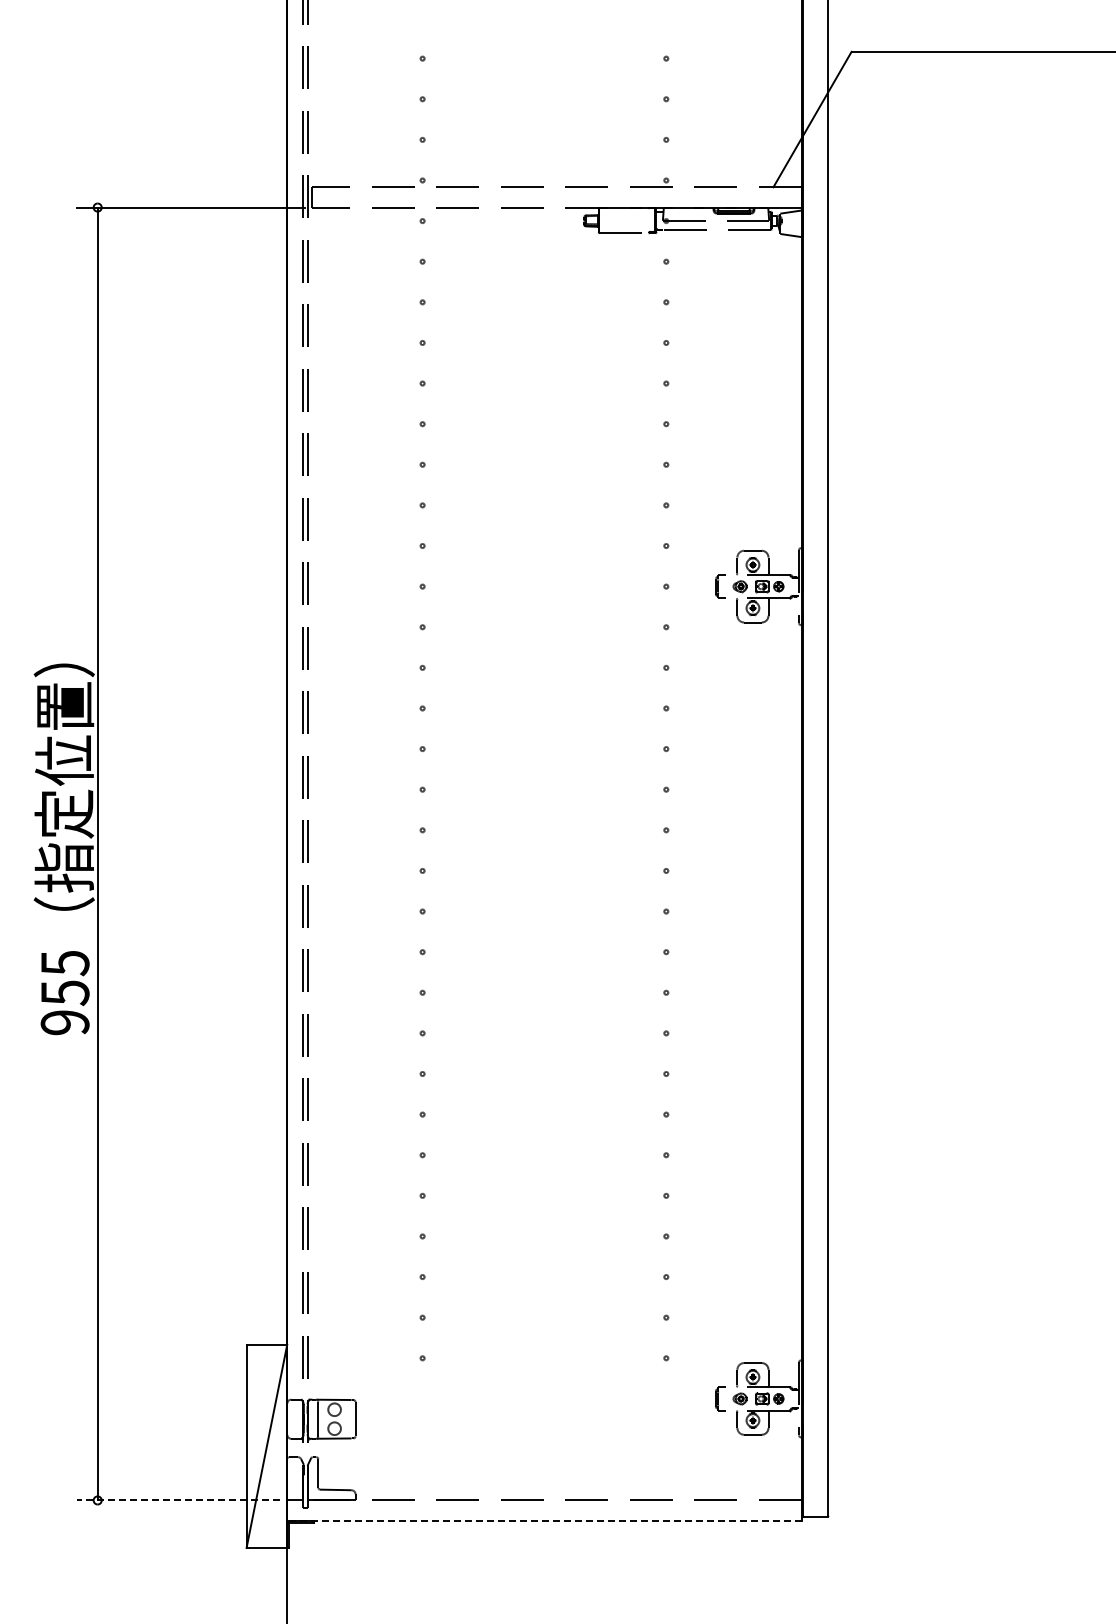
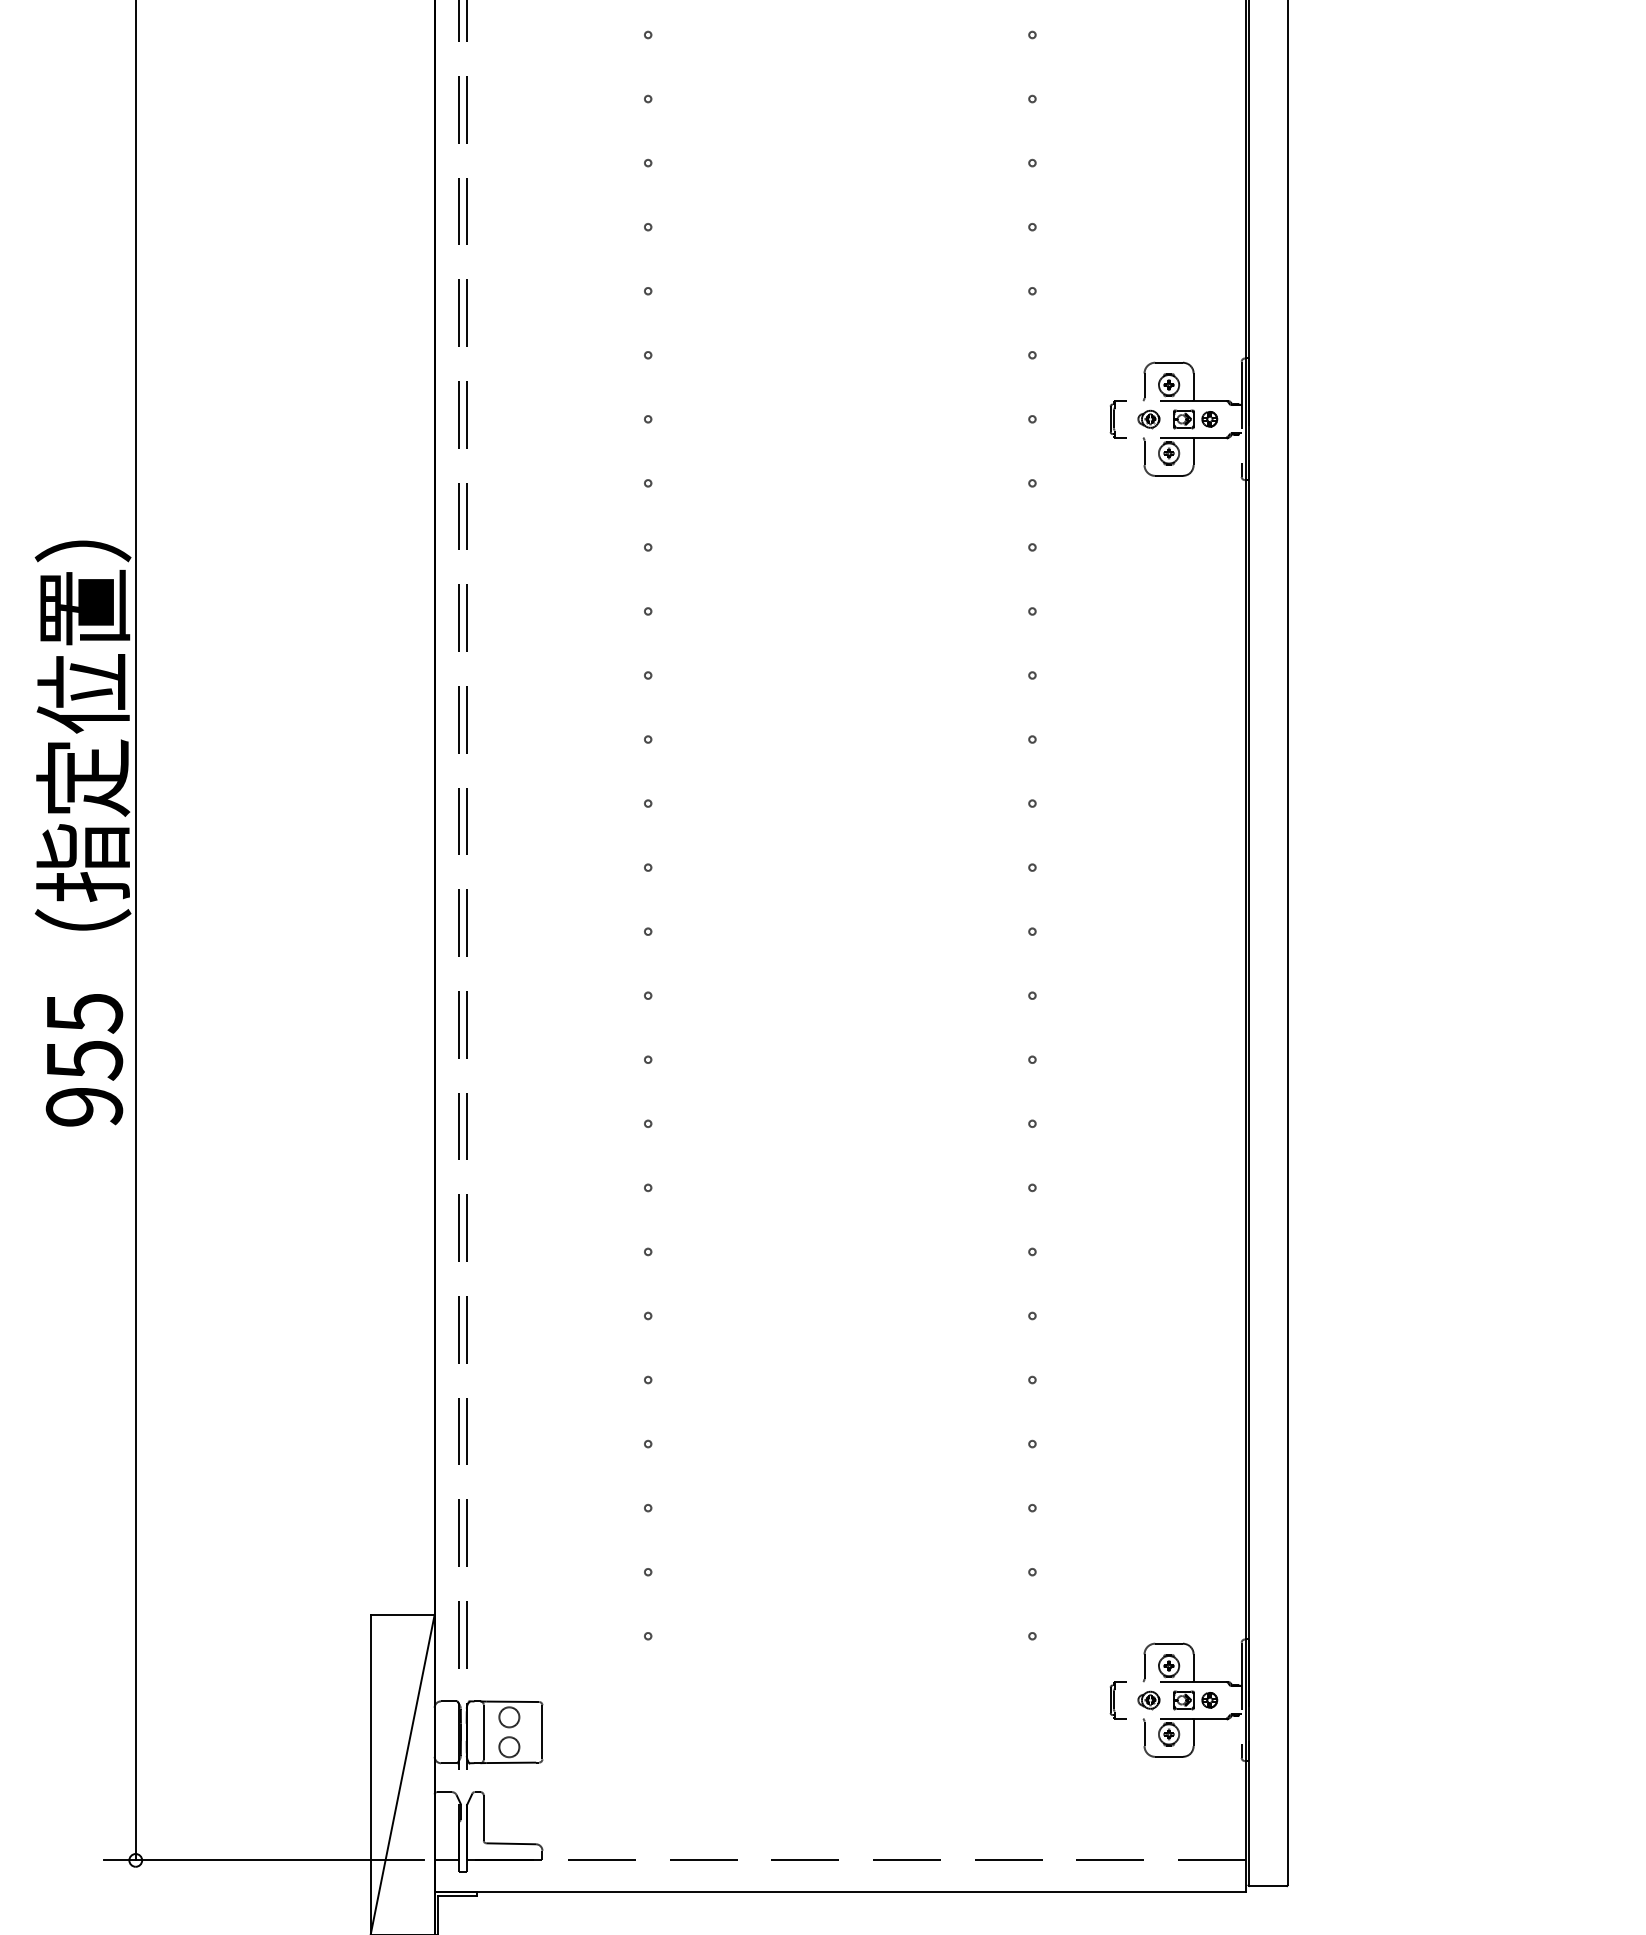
line: (178, 1500) -> (263, 1860), dashed -> solid
line: (543, 1520) -> (838, 1892), dashed -> solid

